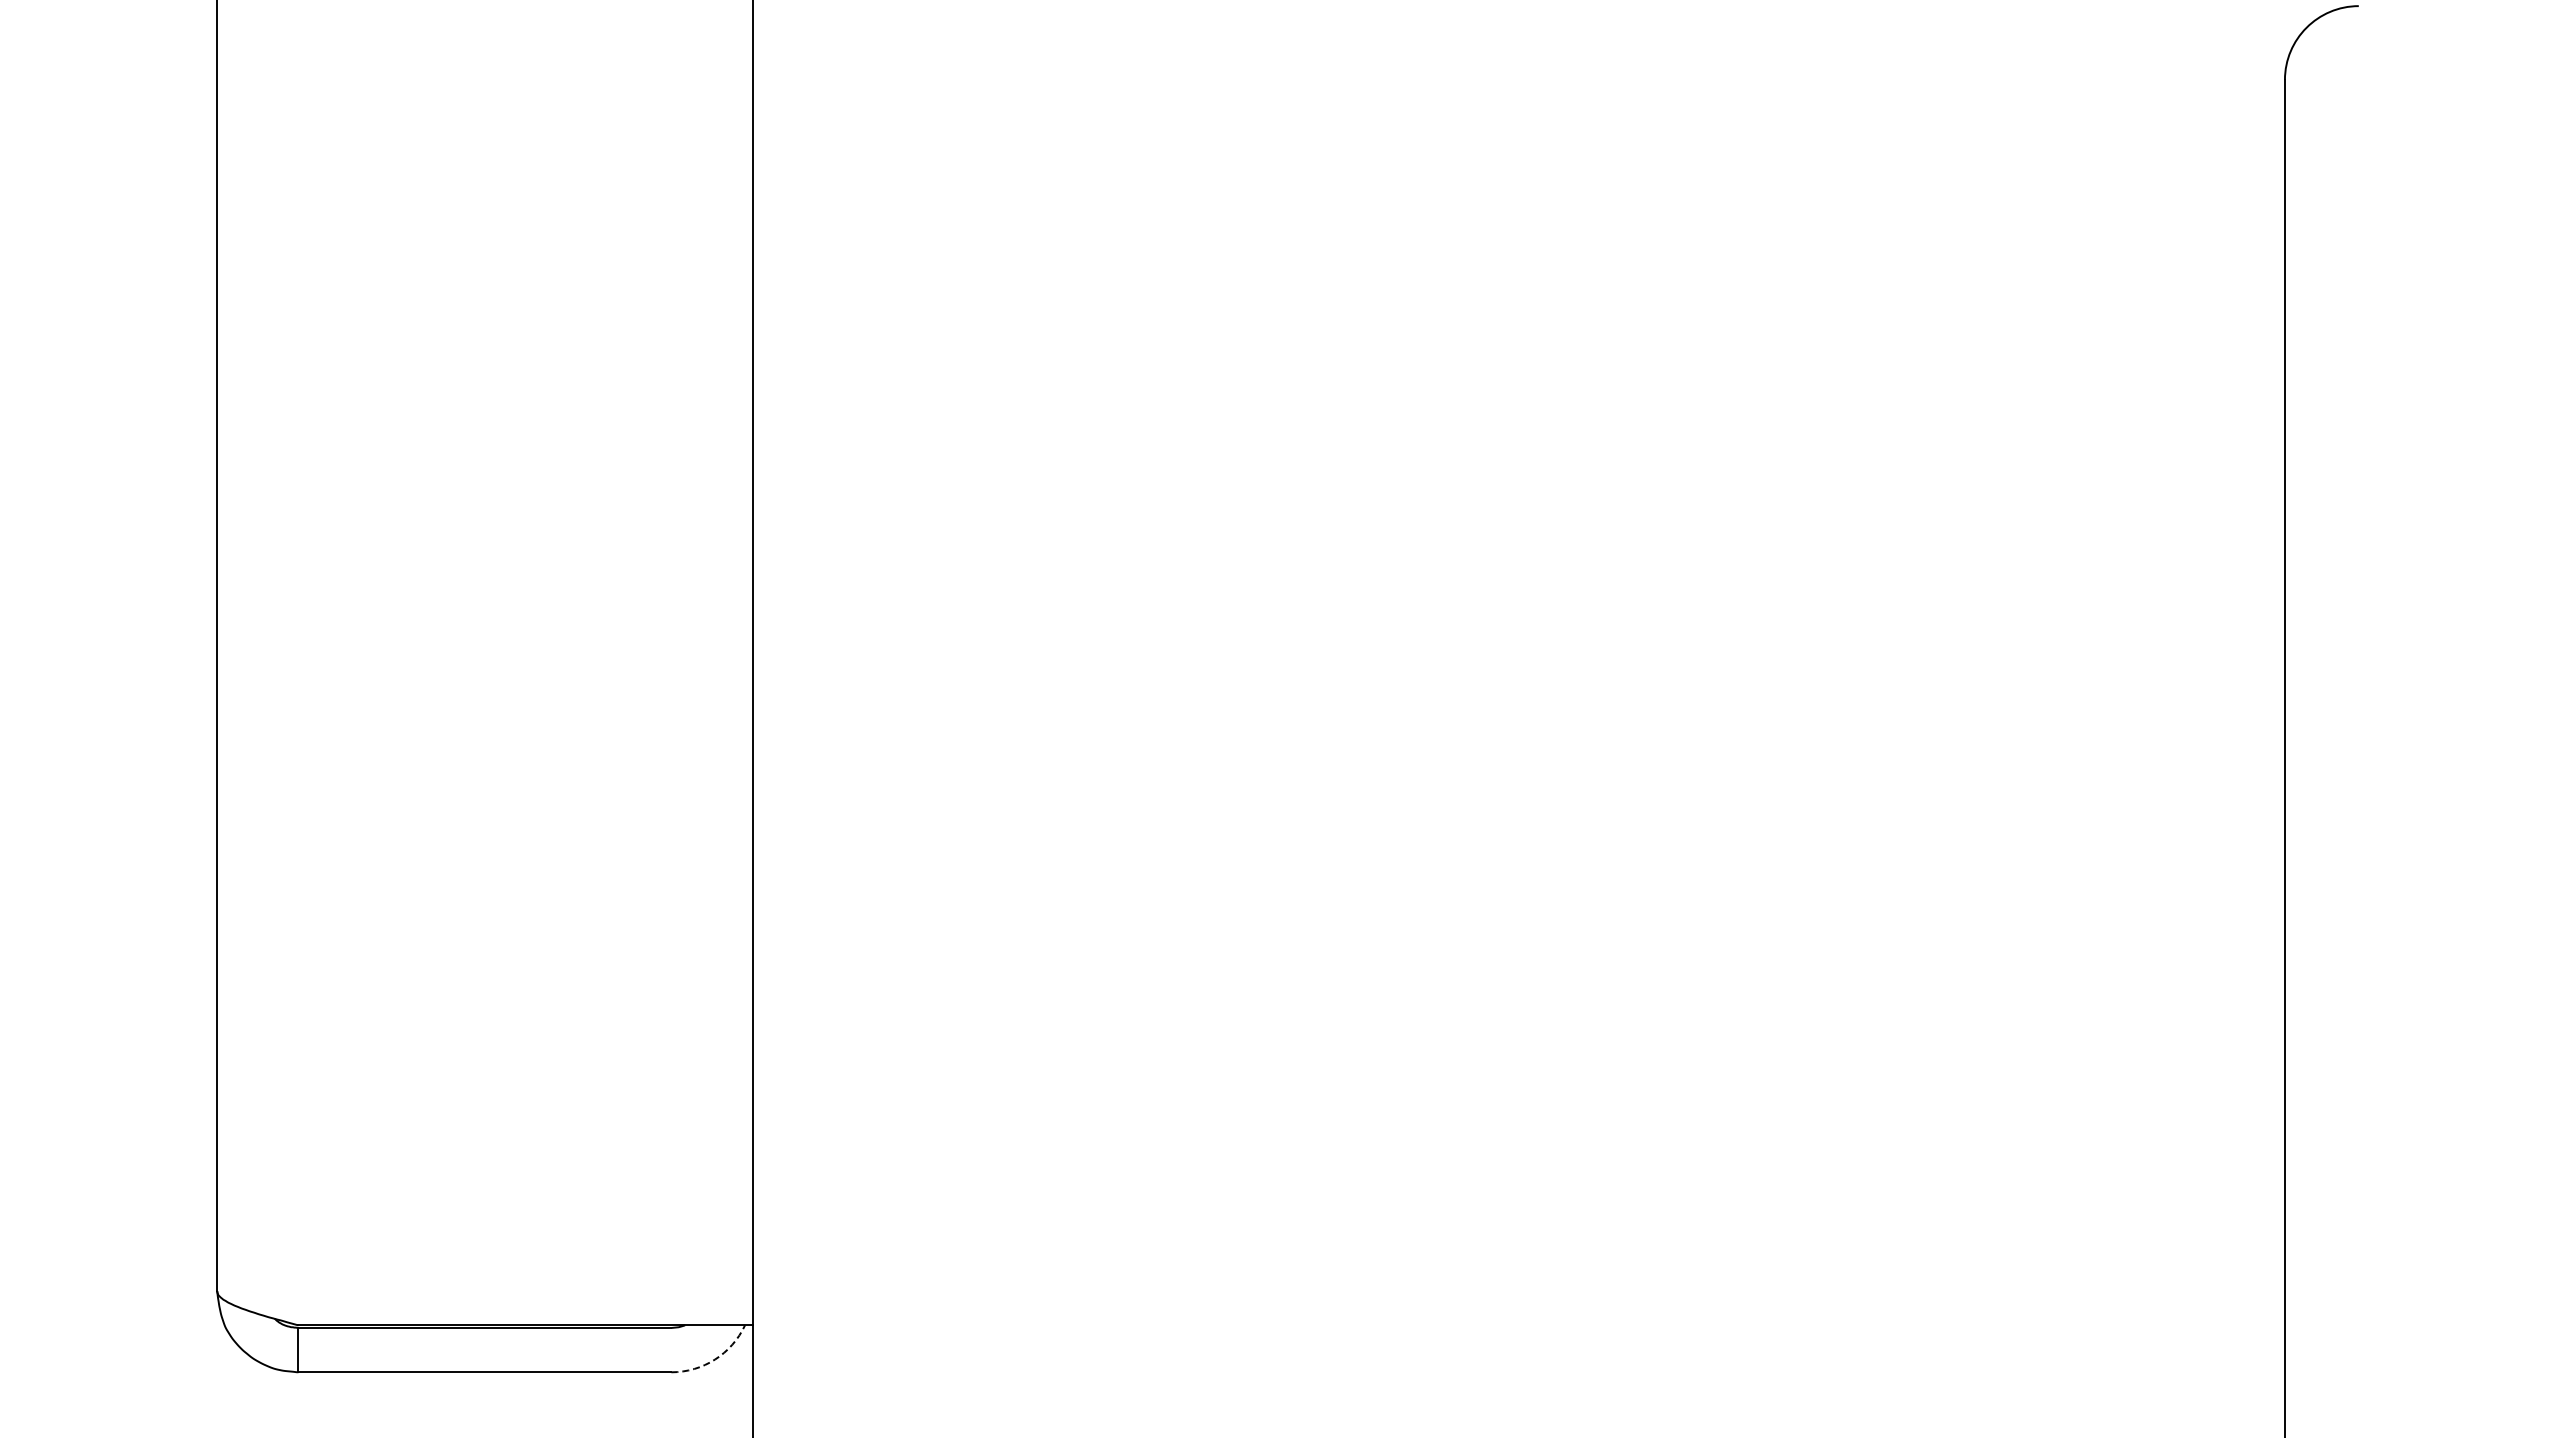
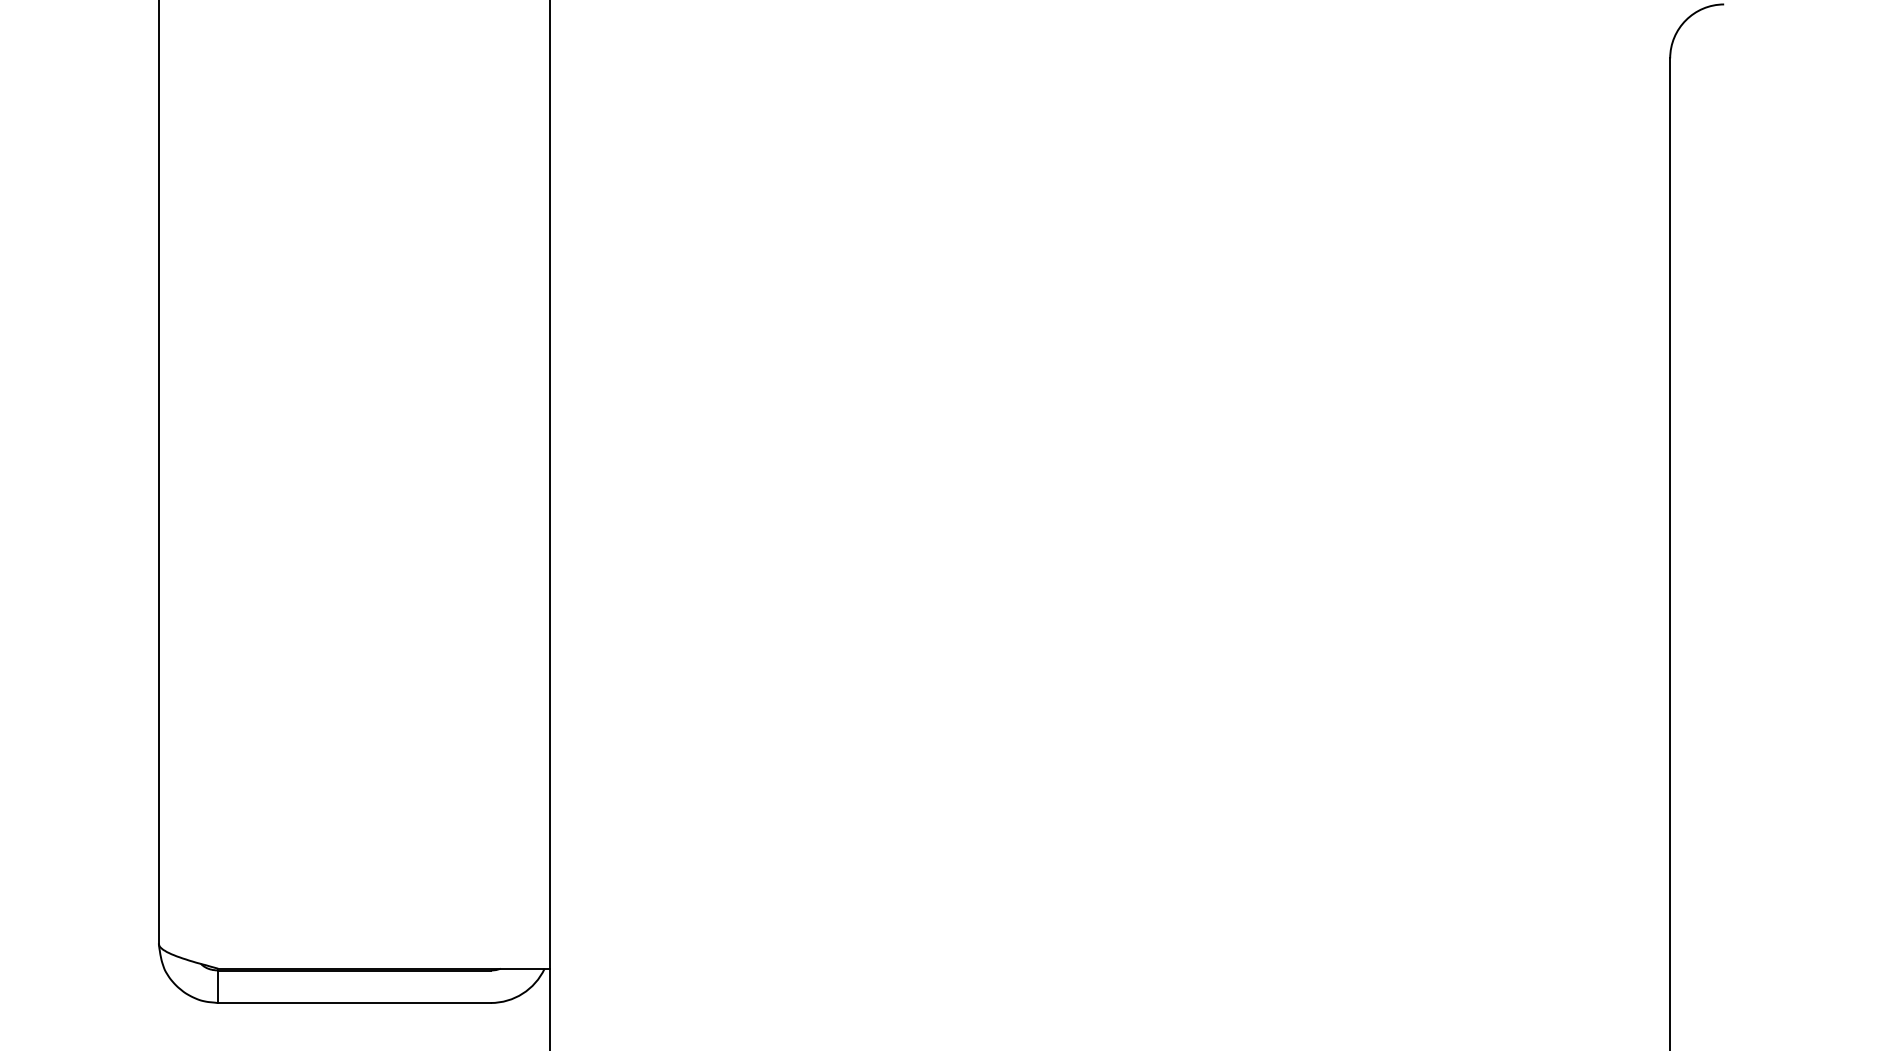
arc: (715, 1359) -> (523, 993), dashed -> solid

